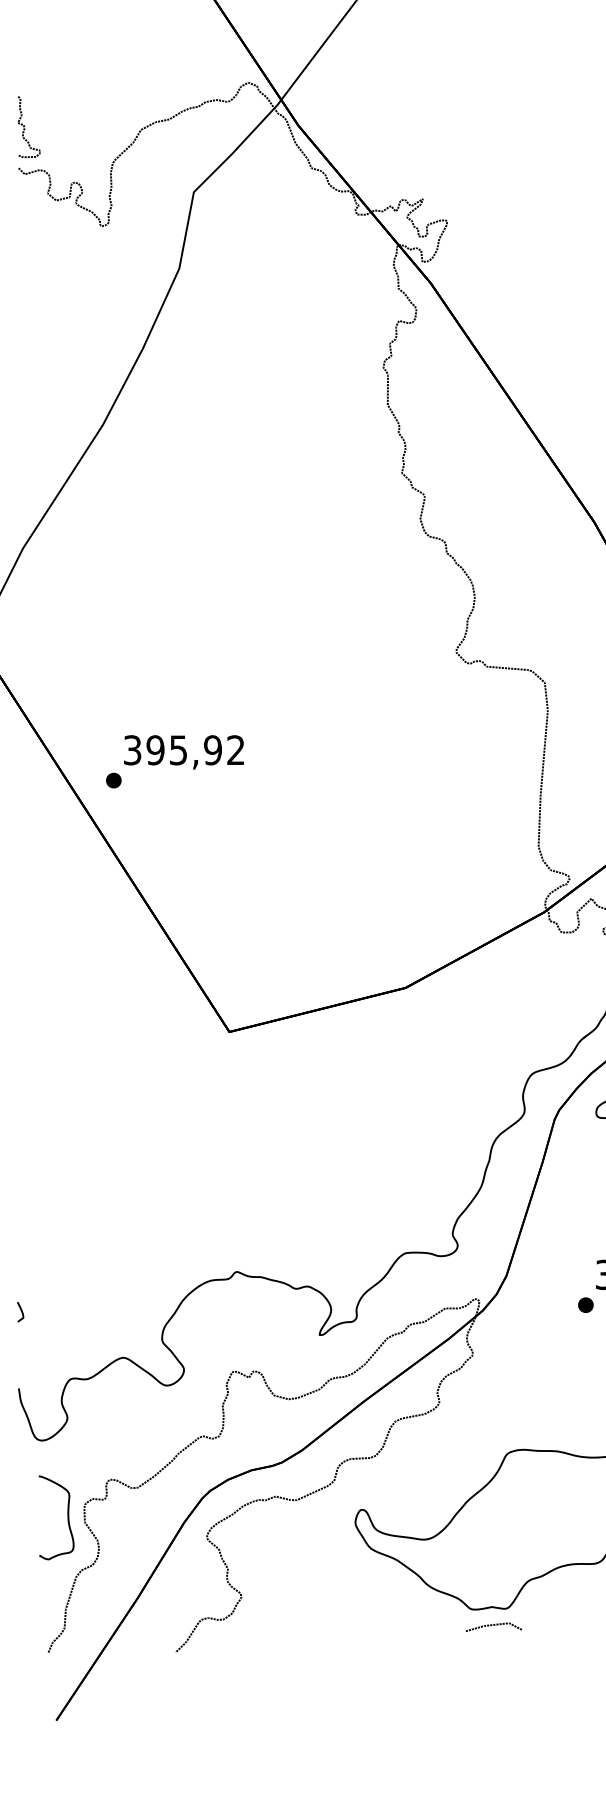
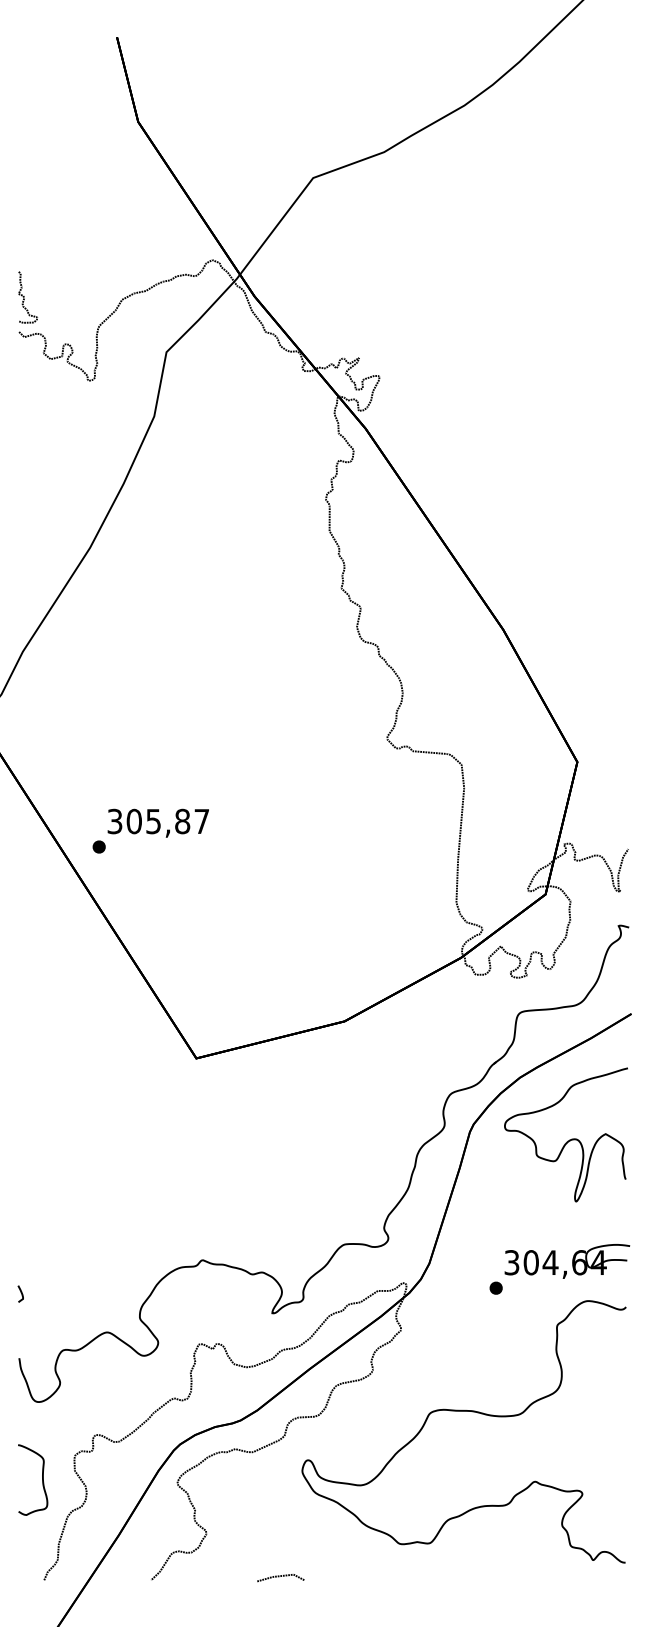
text: (195, 750) -> (167, 821), 395,92 -> 305,87
curve: (67, 1517) -> (42, 1479), moved
line: (492, 1626) -> (279, 1577), moved

